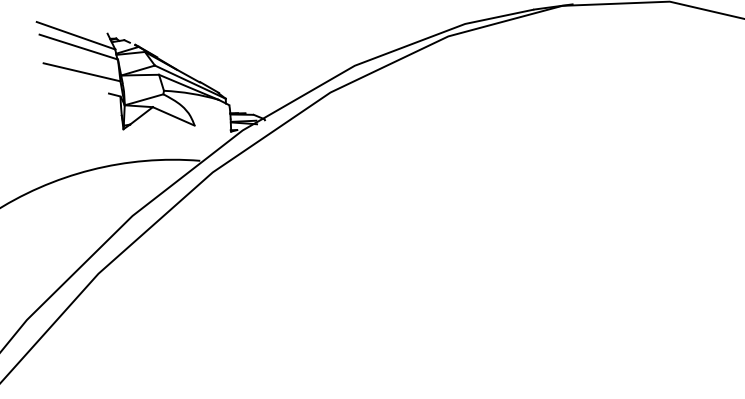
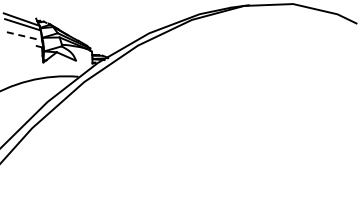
line: (82, 72) -> (24, 36), solid -> dashed

